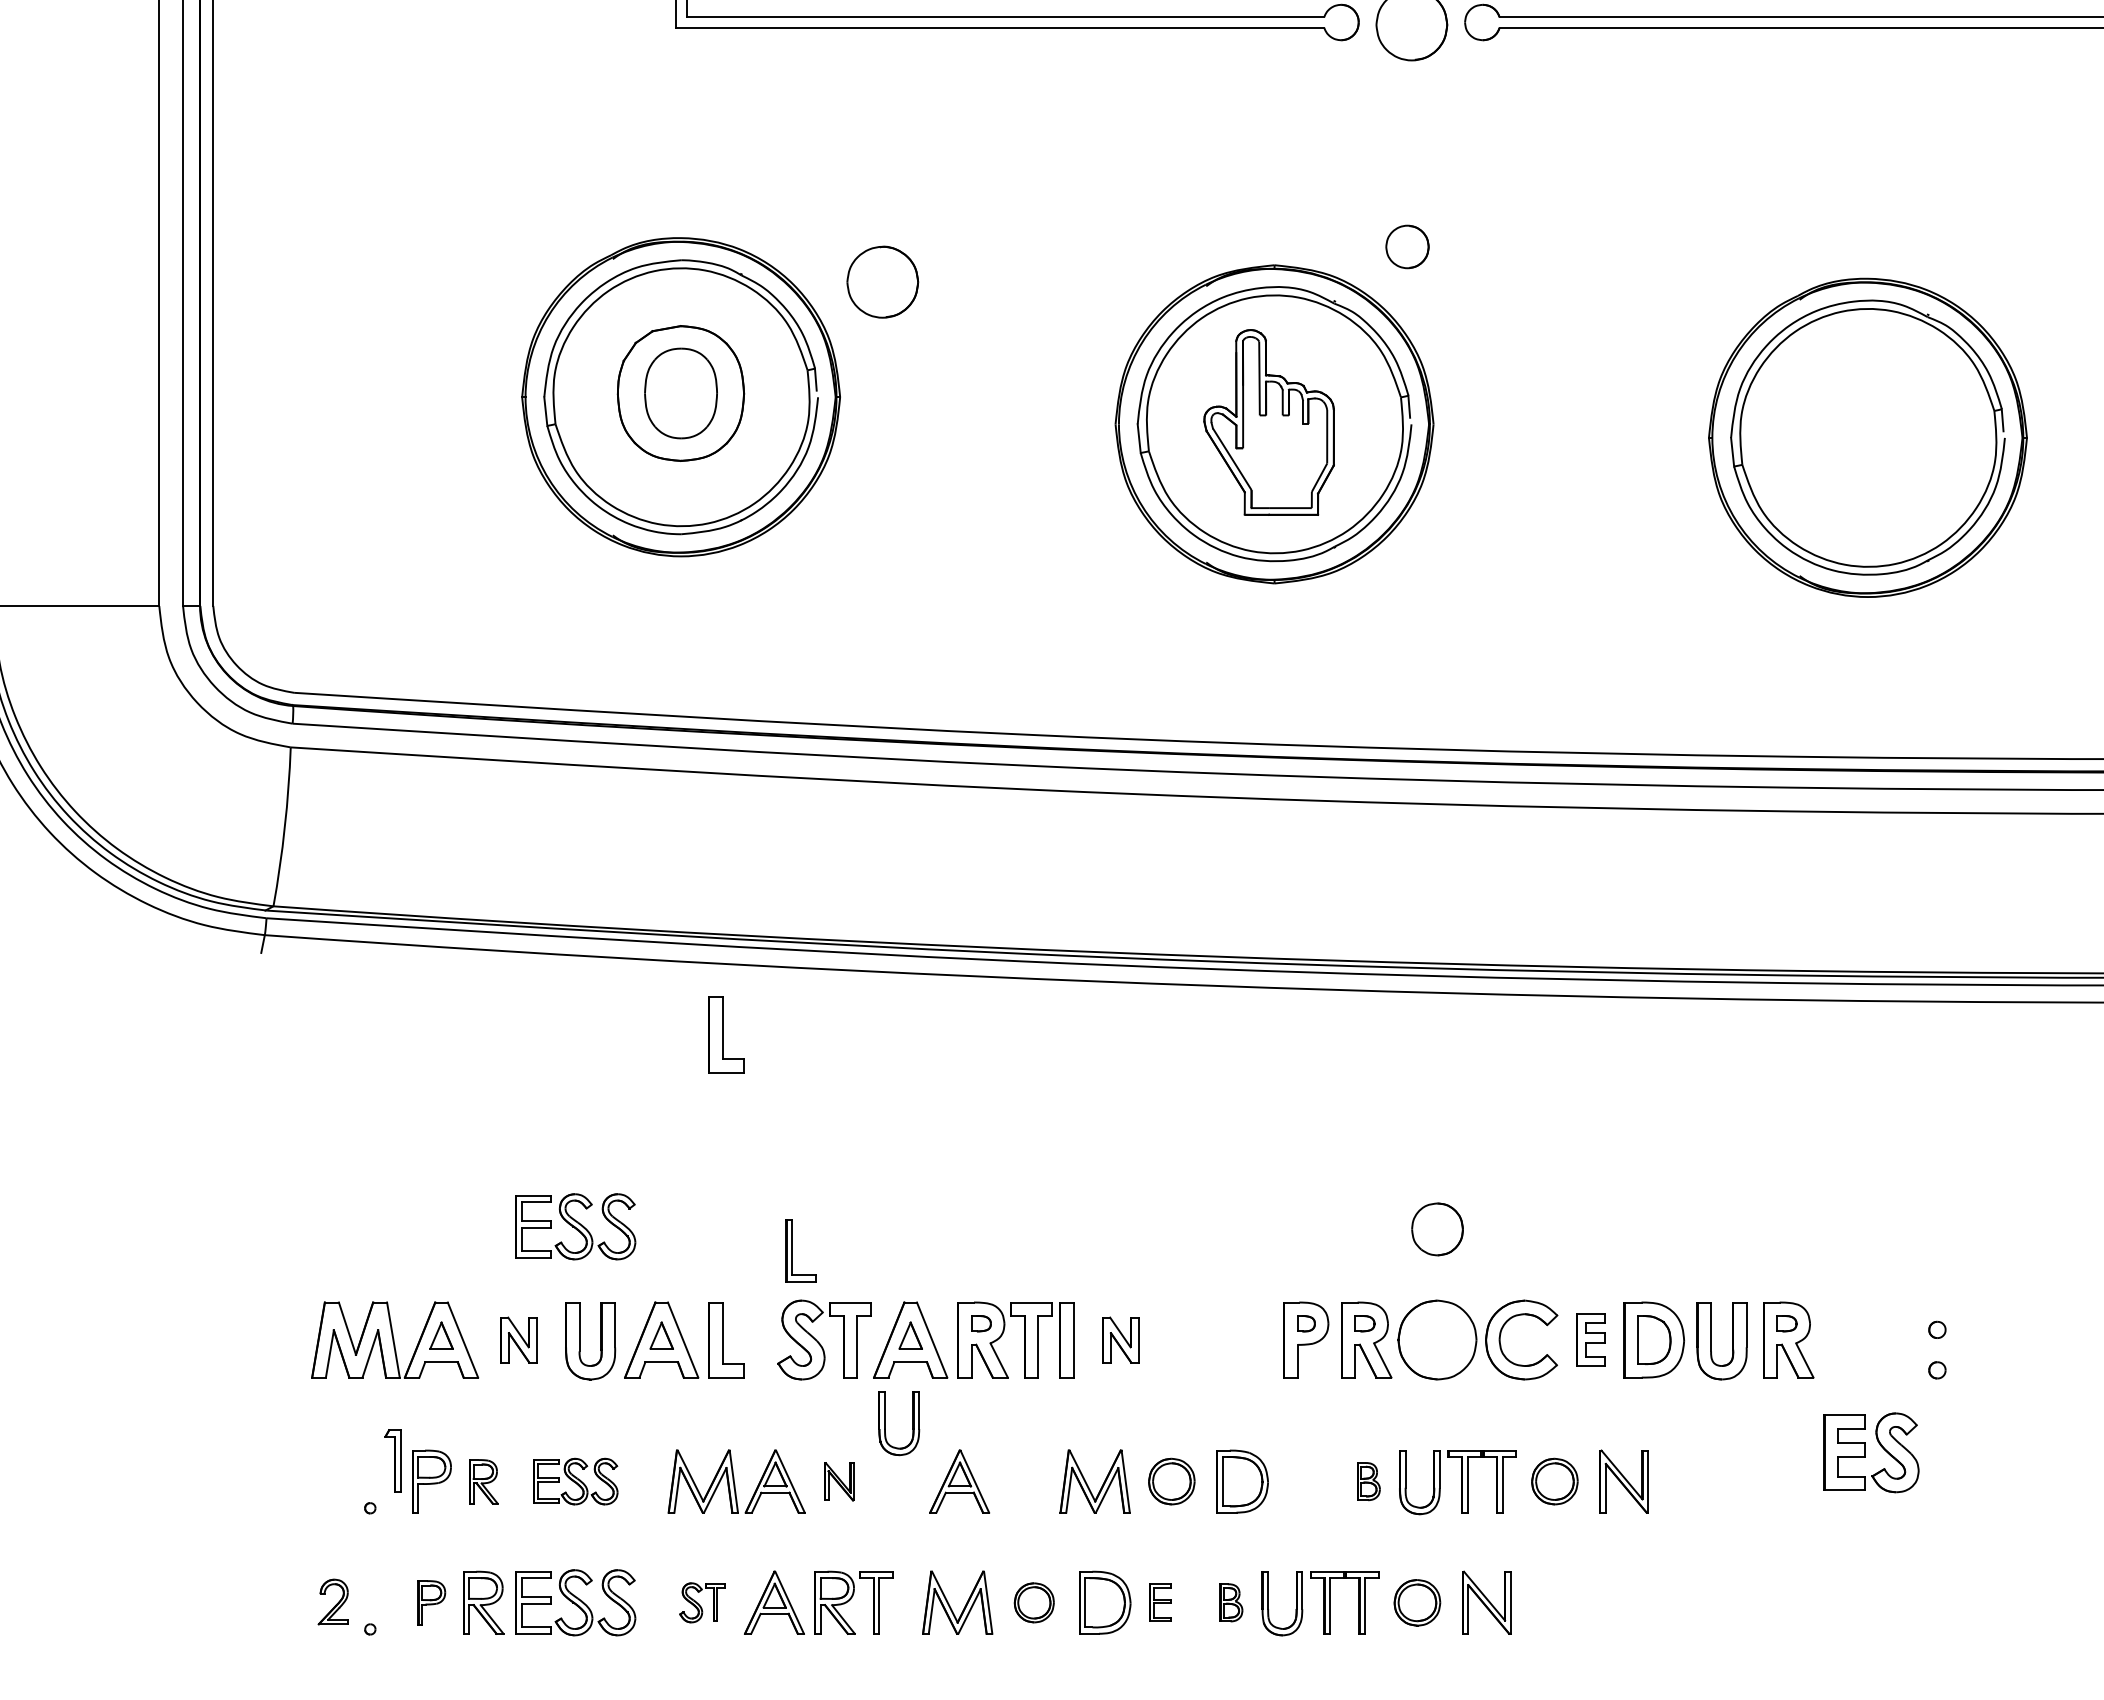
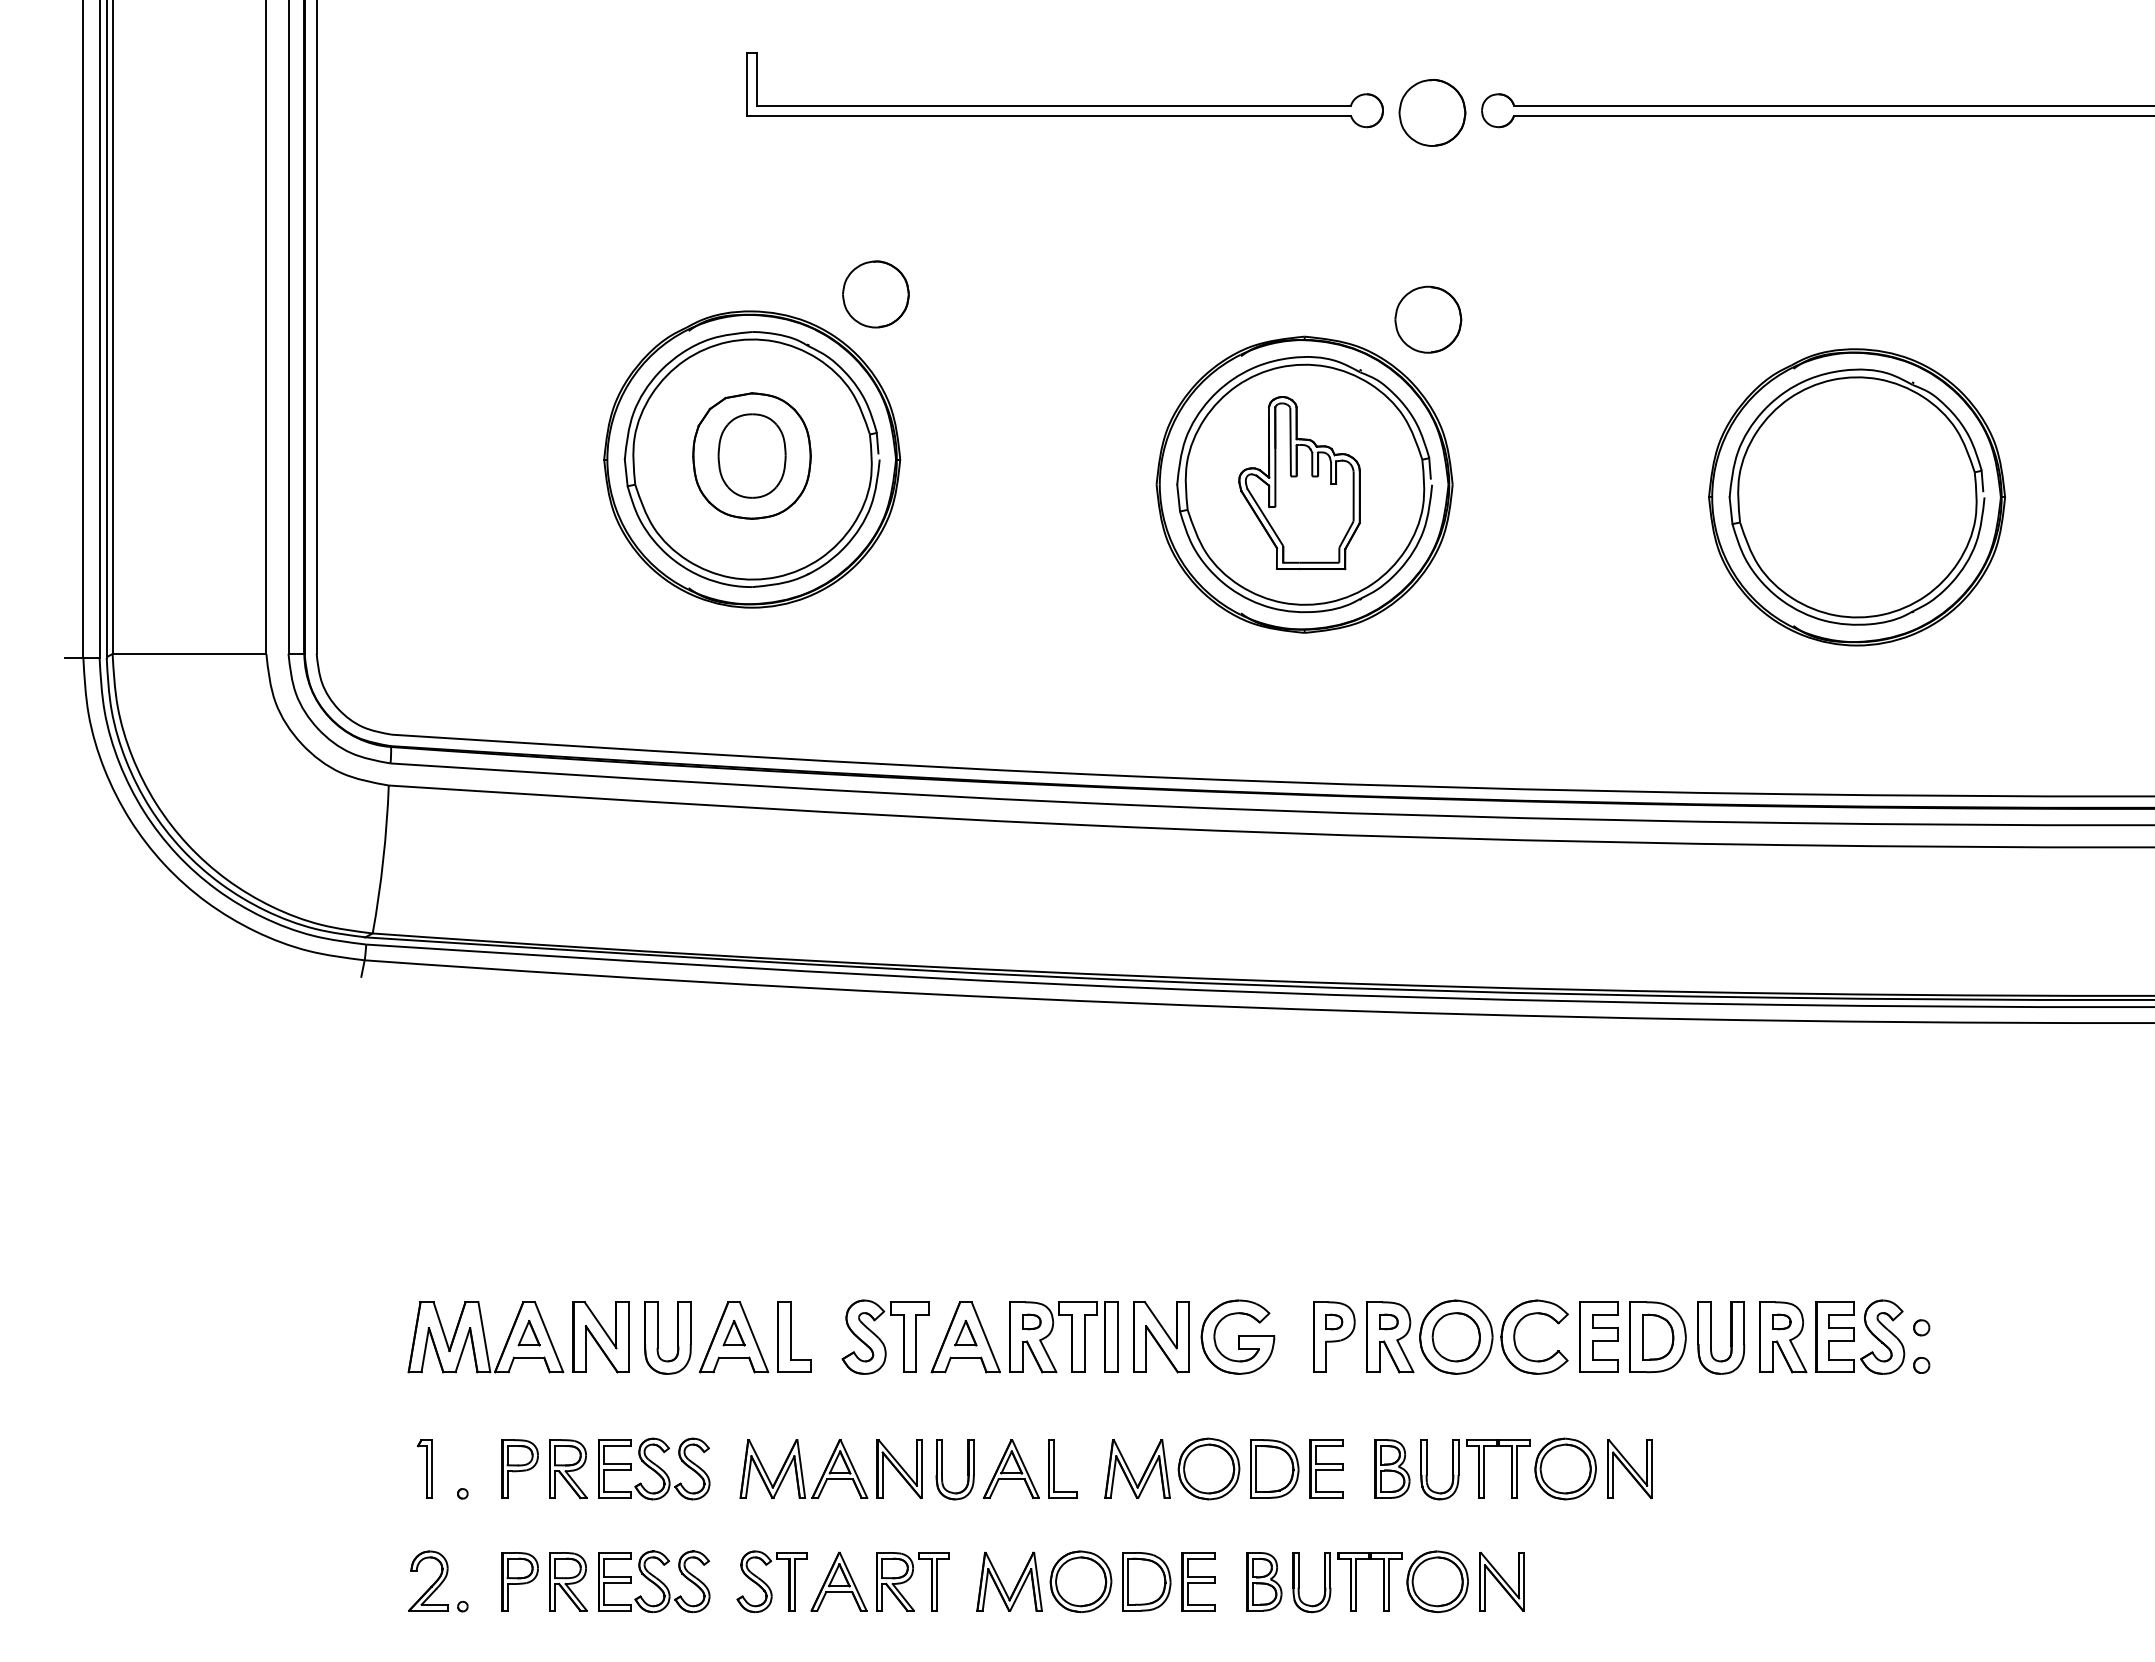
part: (1407, 246) -> (1428, 319), size x1.67
part: (882, 282) -> (875, 294), moved
part: (726, 1034) -> (794, 1052), removed
part: (576, 1226) -> (654, 1231), removed
part: (1436, 1229) -> (1455, 1337), moved
part: (792, 1250) -> (1054, 1468), moved
part: (1202, 1339) -> (1237, 1336), added
part: (1590, 1339) -> (1598, 1336), size x1.43
part: (518, 1340) -> (600, 1337), size x1.67
part: (1120, 1340) -> (1161, 1337), size x1.67
part: (885, 1423) -> (942, 1469), moved
part: (1871, 1452) -> (1860, 1336), moved
part: (392, 1460) -> (424, 1468), moved
part: (576, 1481) -> (654, 1468), size x1.43
part: (1171, 1481) -> (1208, 1468), size x1.43
part: (1298, 1481) -> (1326, 1468), added
part: (1368, 1481) -> (1392, 1468), size x1.67
part: (1554, 1481) -> (1565, 1468), size x1.43
part: (483, 1482) -> (568, 1469), size x1.43
part: (839, 1482) -> (899, 1469), size x1.67
part: (333, 1601) -> (428, 1580), size x1.43
part: (431, 1602) -> (519, 1581), size x1.43
part: (701, 1602) -> (771, 1581), size x1.67
part: (1033, 1602) -> (1080, 1581), size x1.67
part: (1160, 1602) -> (1198, 1581), size x1.67
part: (1231, 1602) -> (1264, 1581), size x1.67
part: (1417, 1602) -> (1437, 1581), size x1.43

